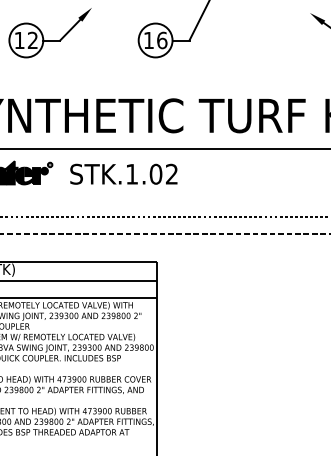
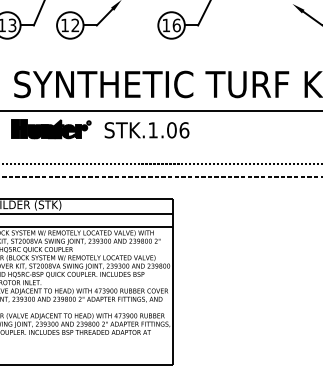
text: (172, 174) -> (184, 130), STK.1.02 -> STK.1.06

